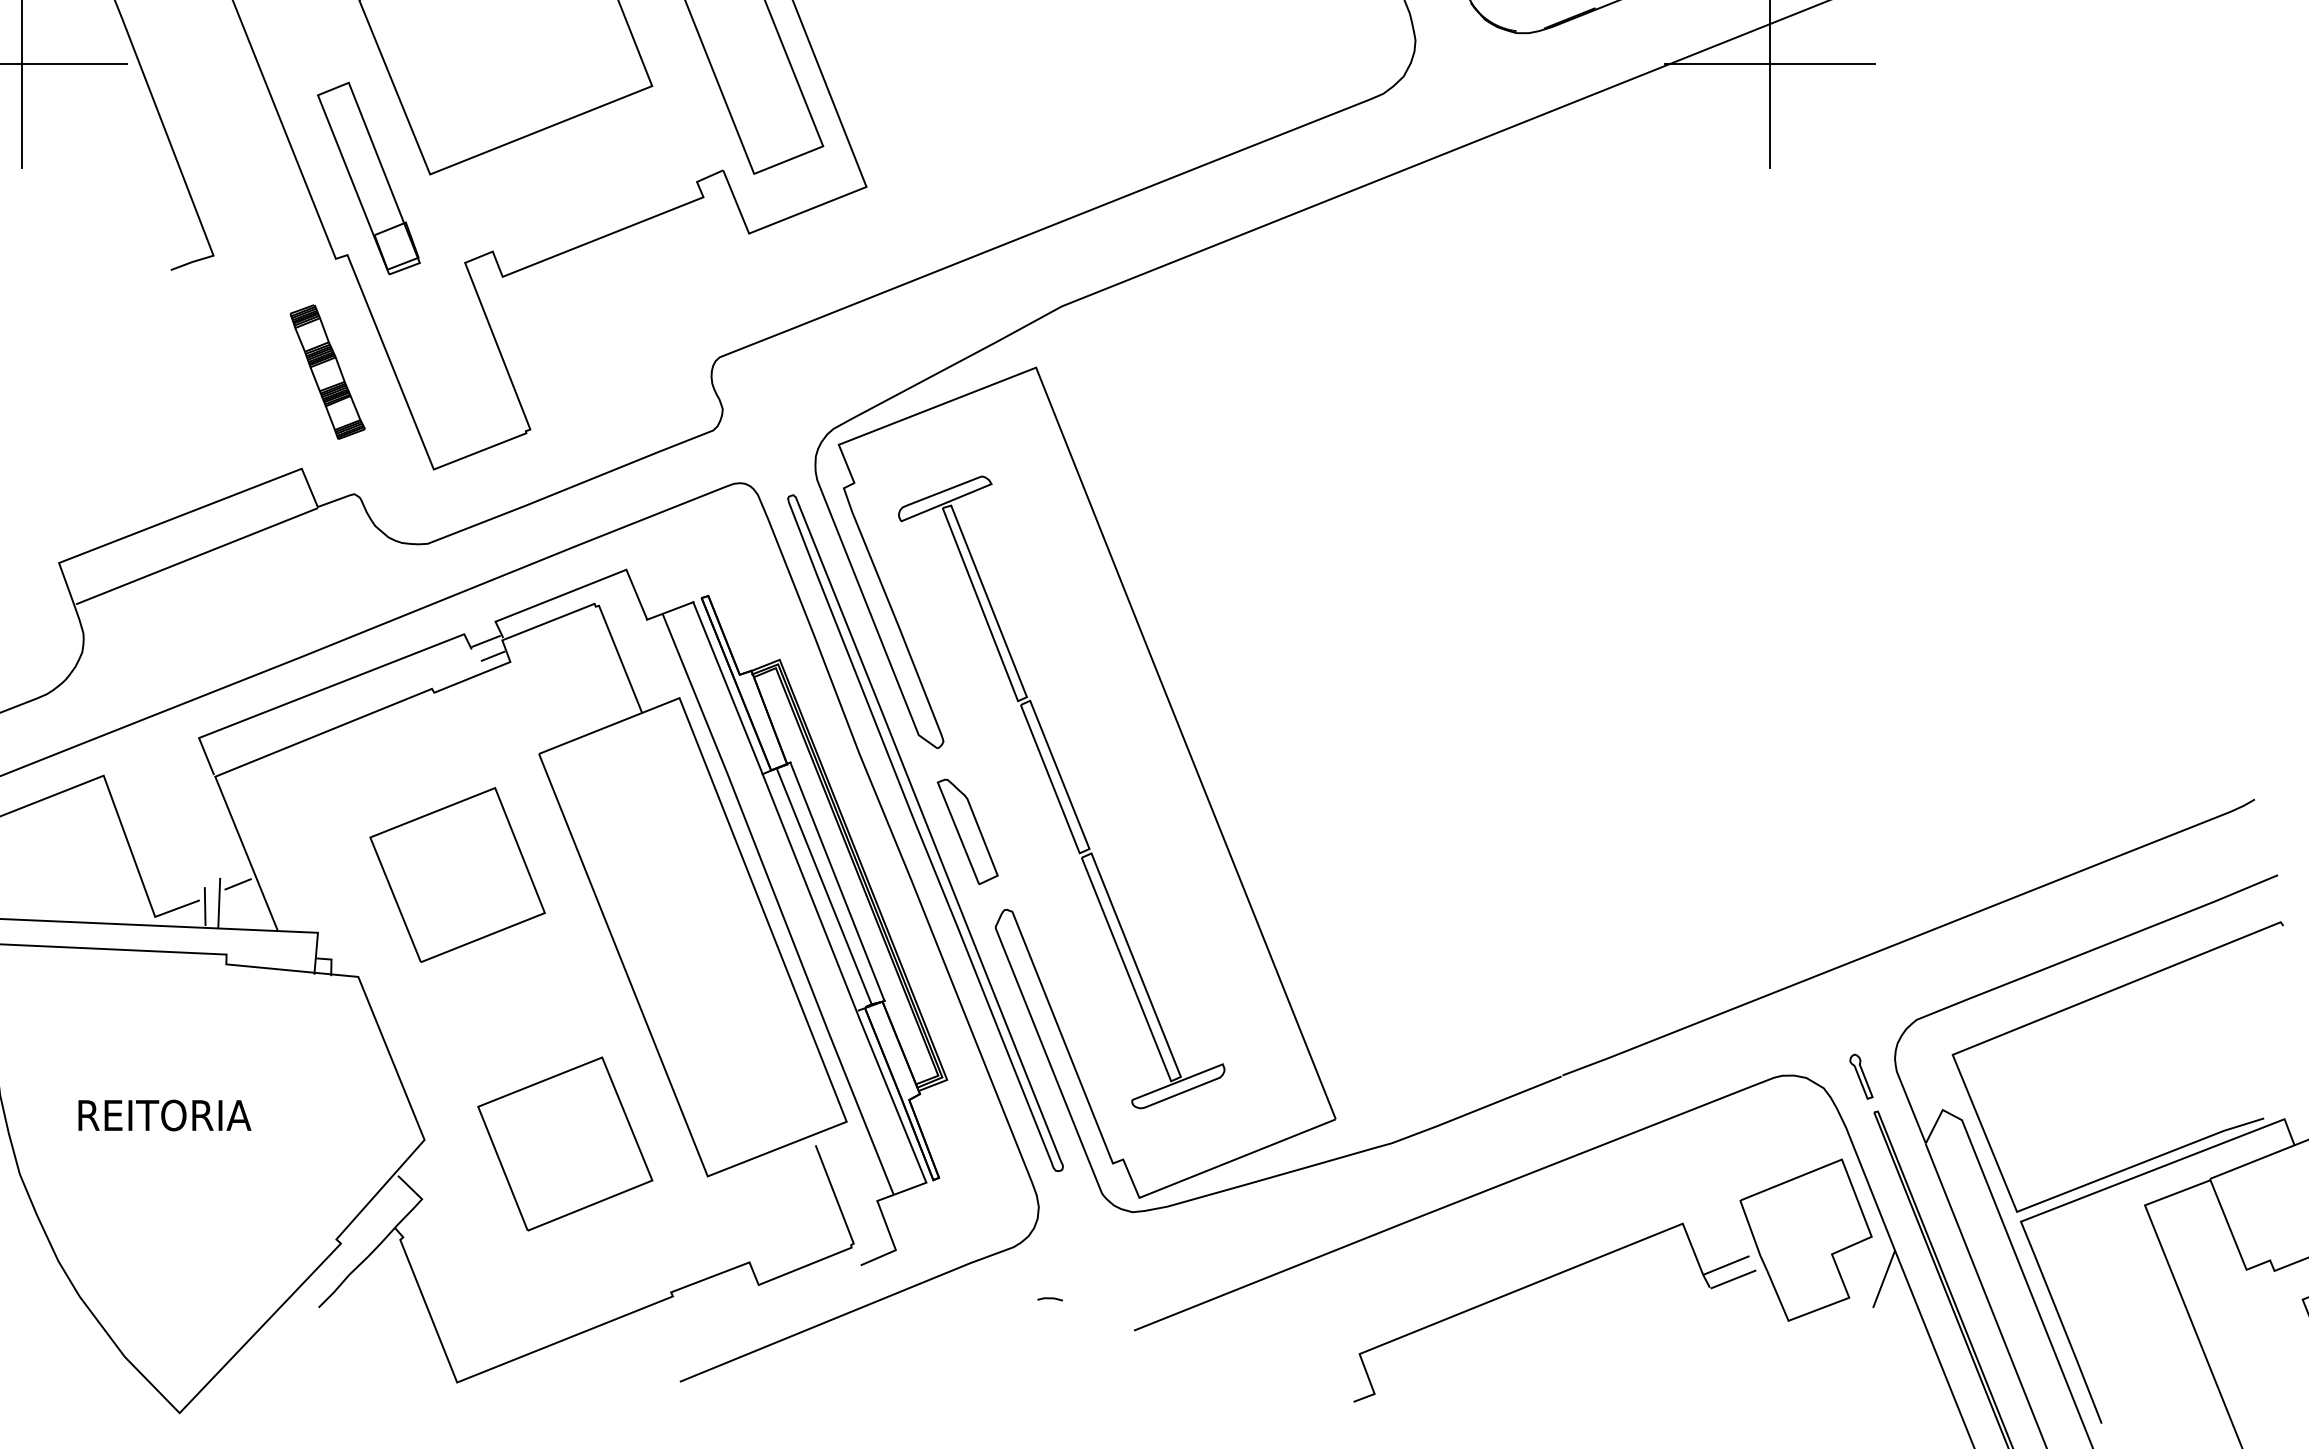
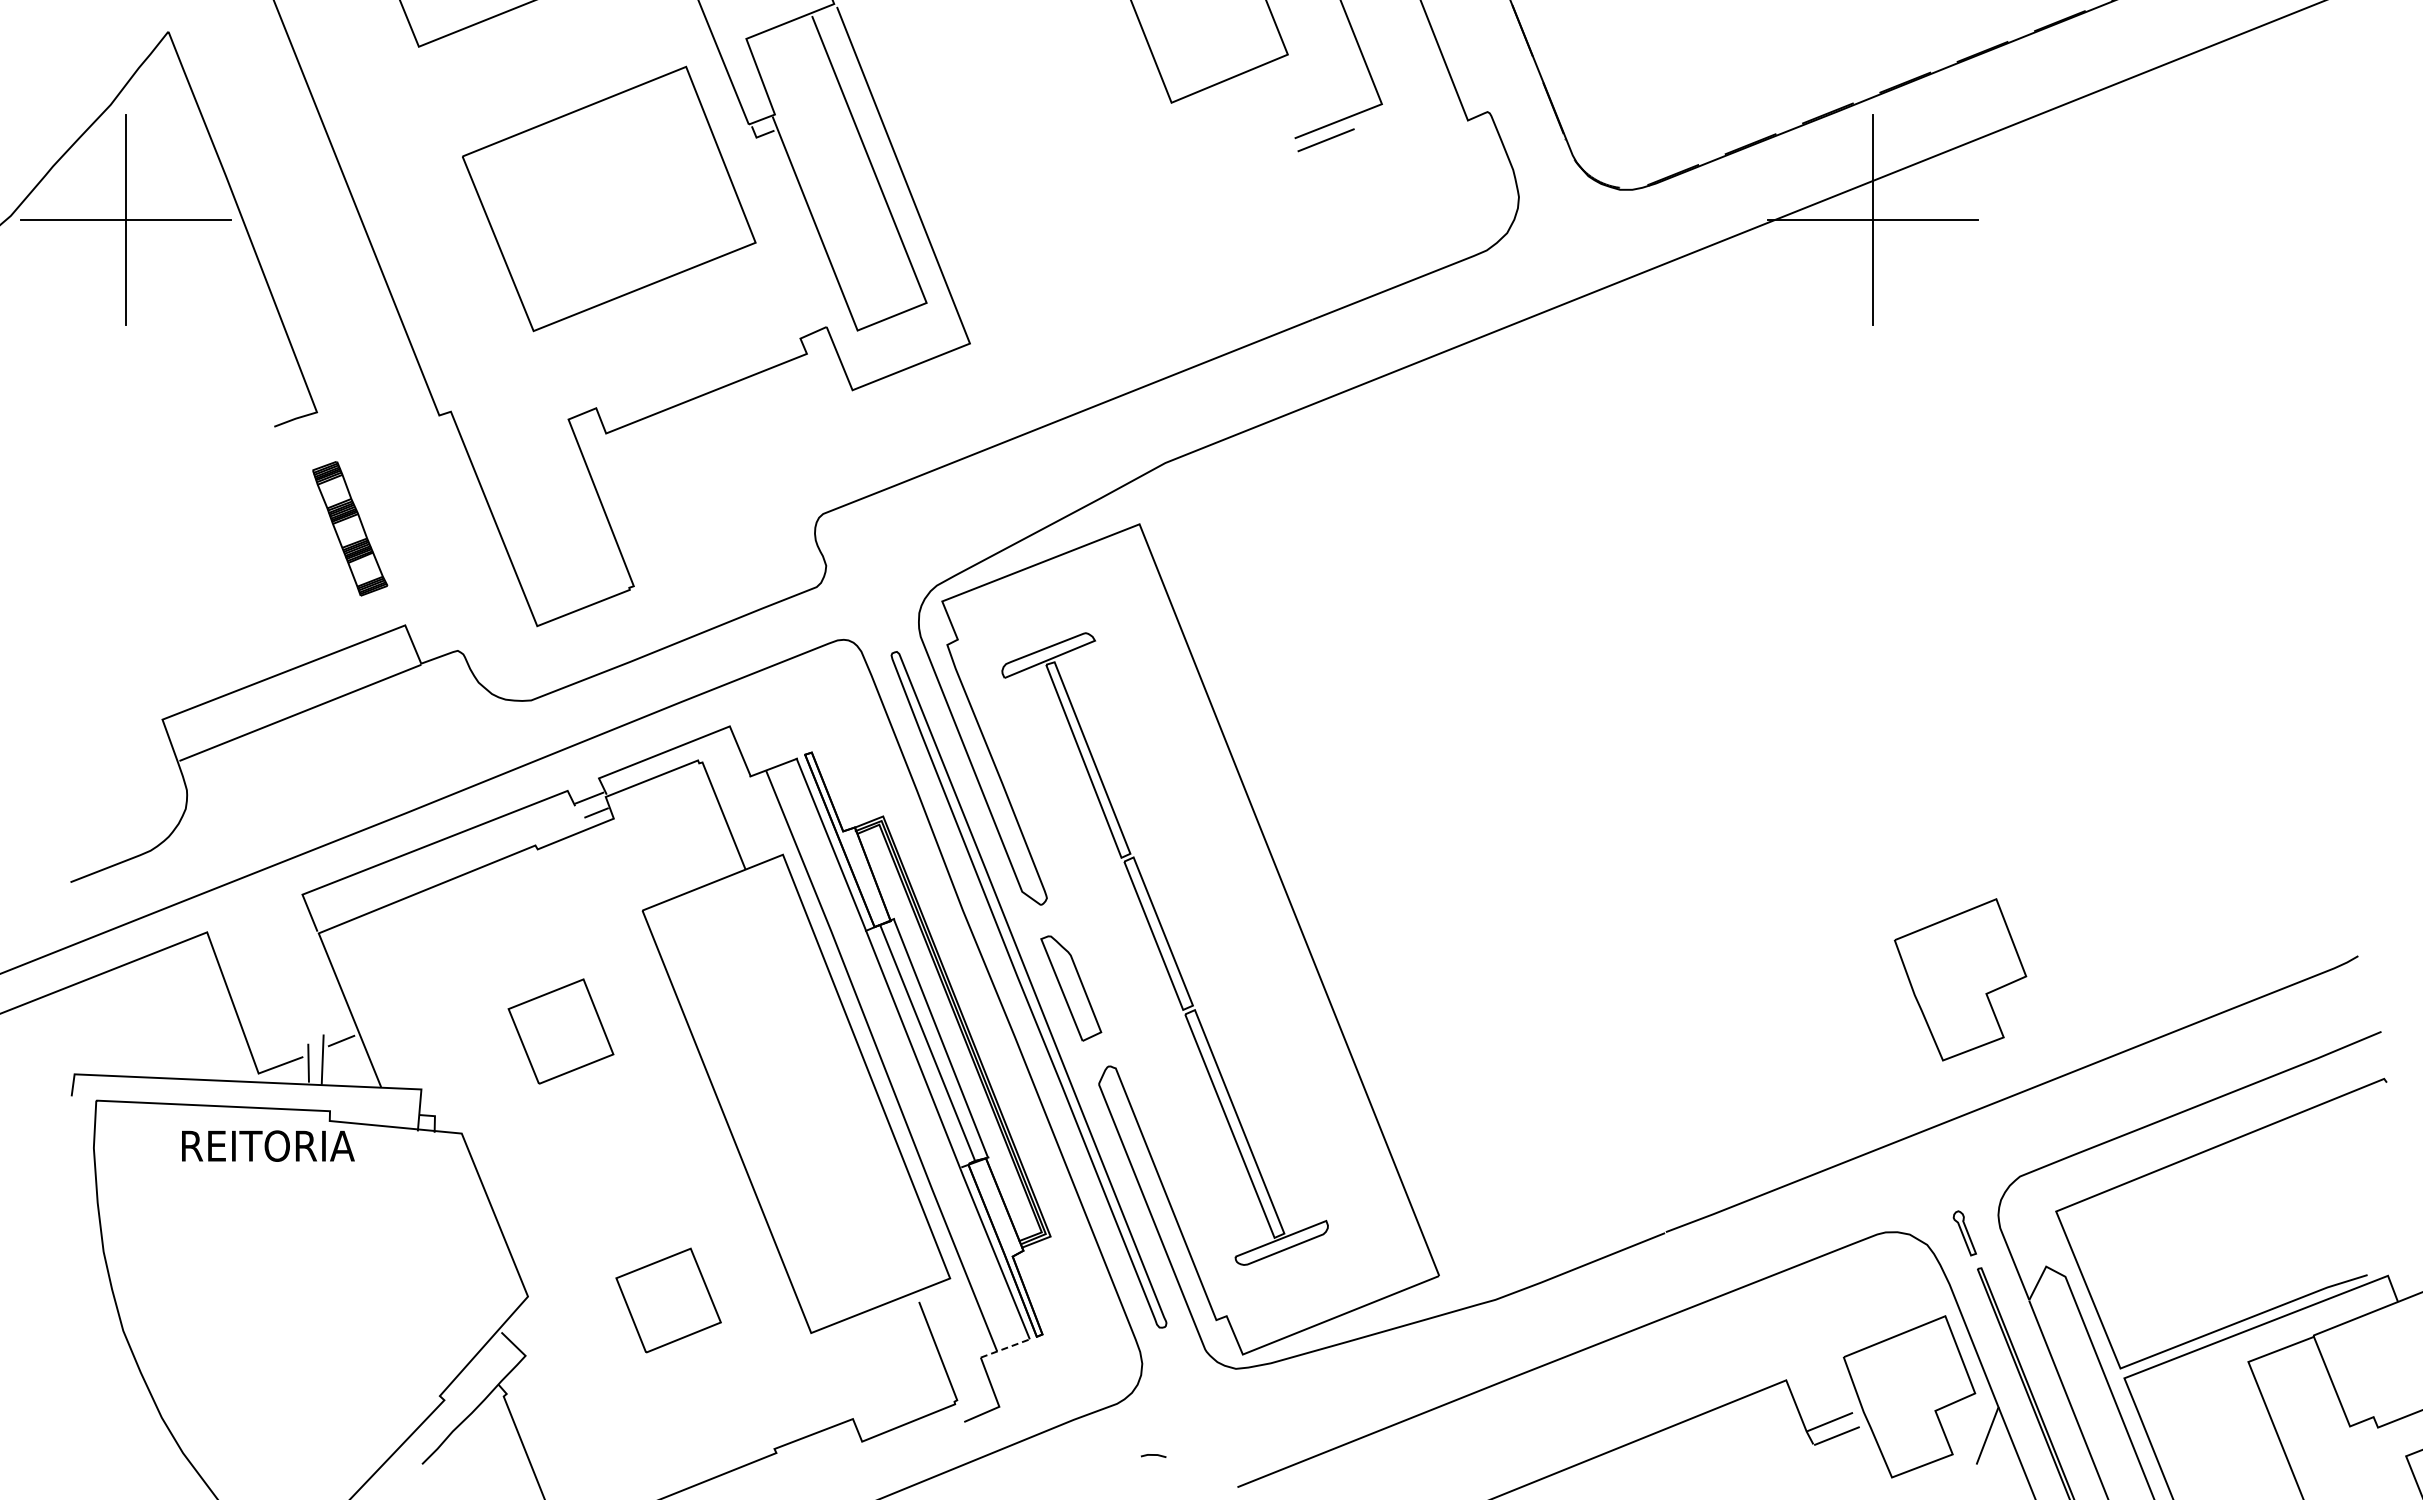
part: (369, 177) -> (472, 334), removed
part: (328, 371) -> (350, 528), moved
curve: (1882, 836) -> (1985, 993), added
part: (457, 874) -> (560, 1031), size x0.6
text: (165, 1114) -> (268, 1145), moved
part: (565, 1143) -> (668, 1300), size x0.6
line: (902, 1191) -> (1005, 1348), solid -> dashed

